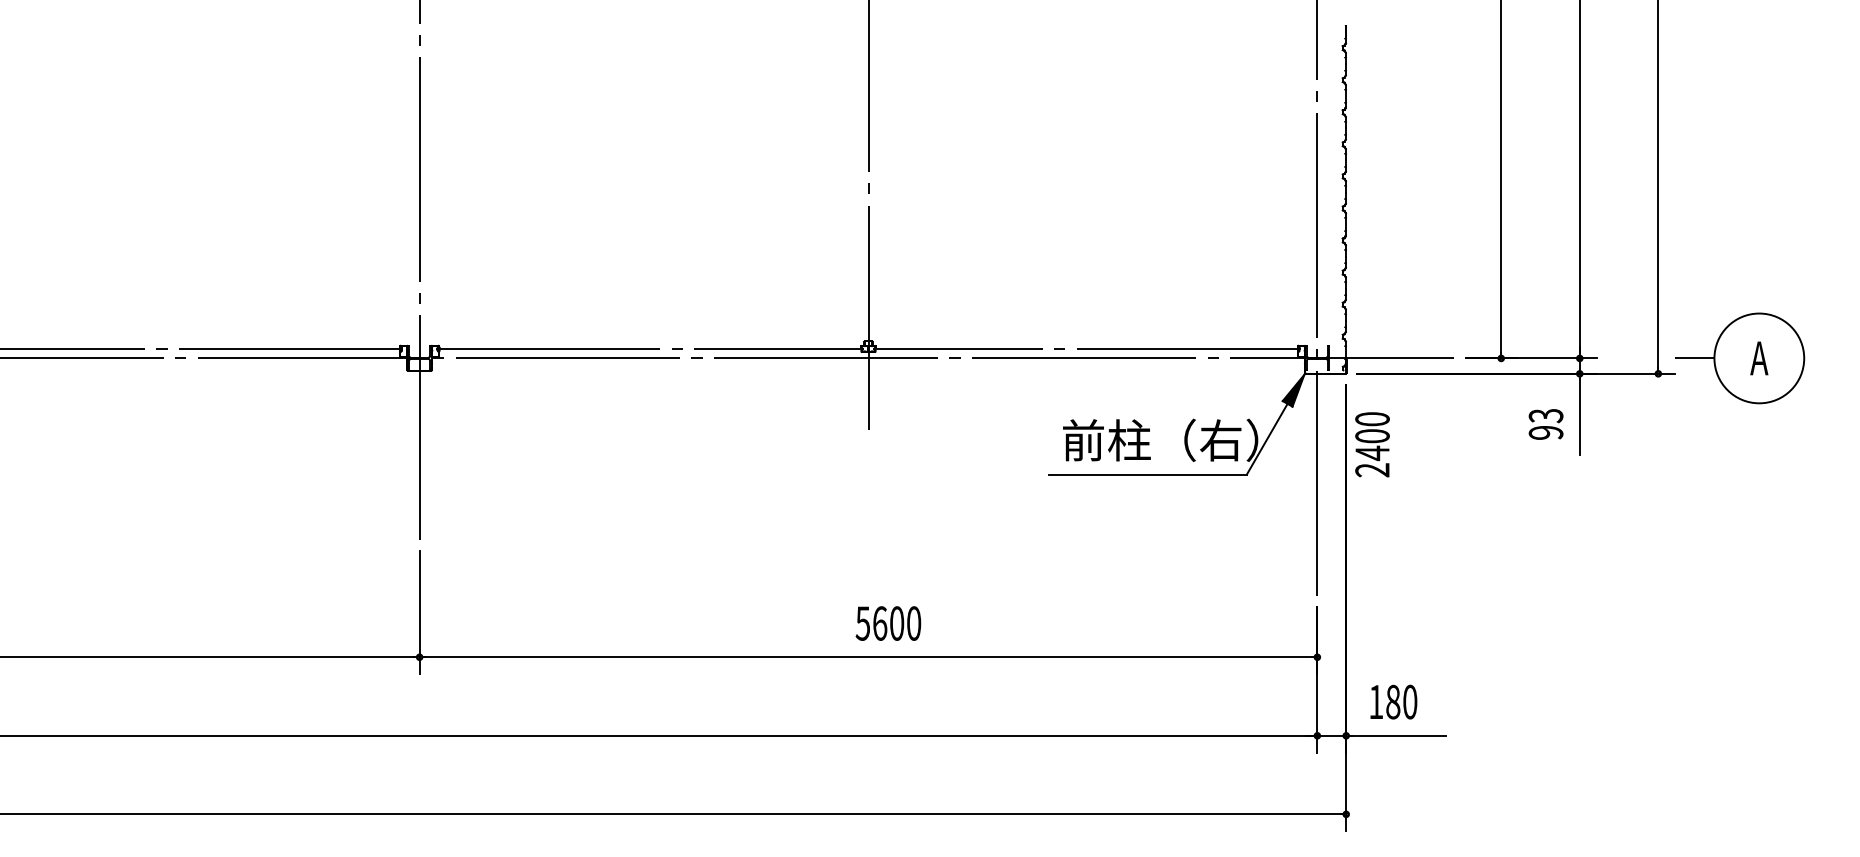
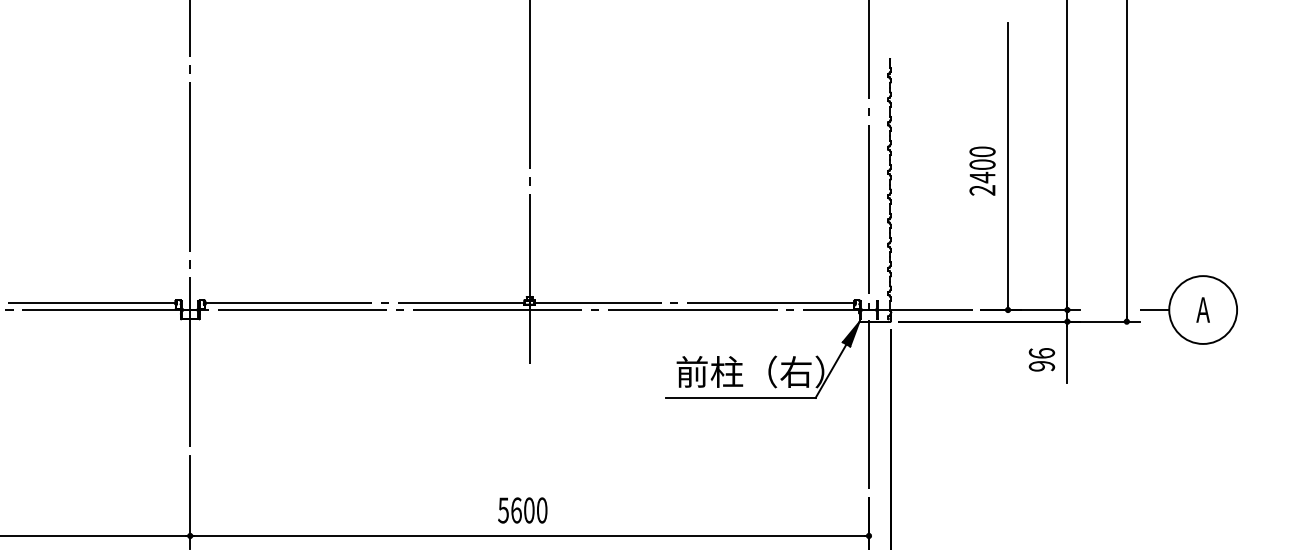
text: (1545, 415) -> (1041, 353), 93 -> 96
text: (1372, 444) -> (982, 170), moved
text: (888, 623) -> (522, 510), moved

